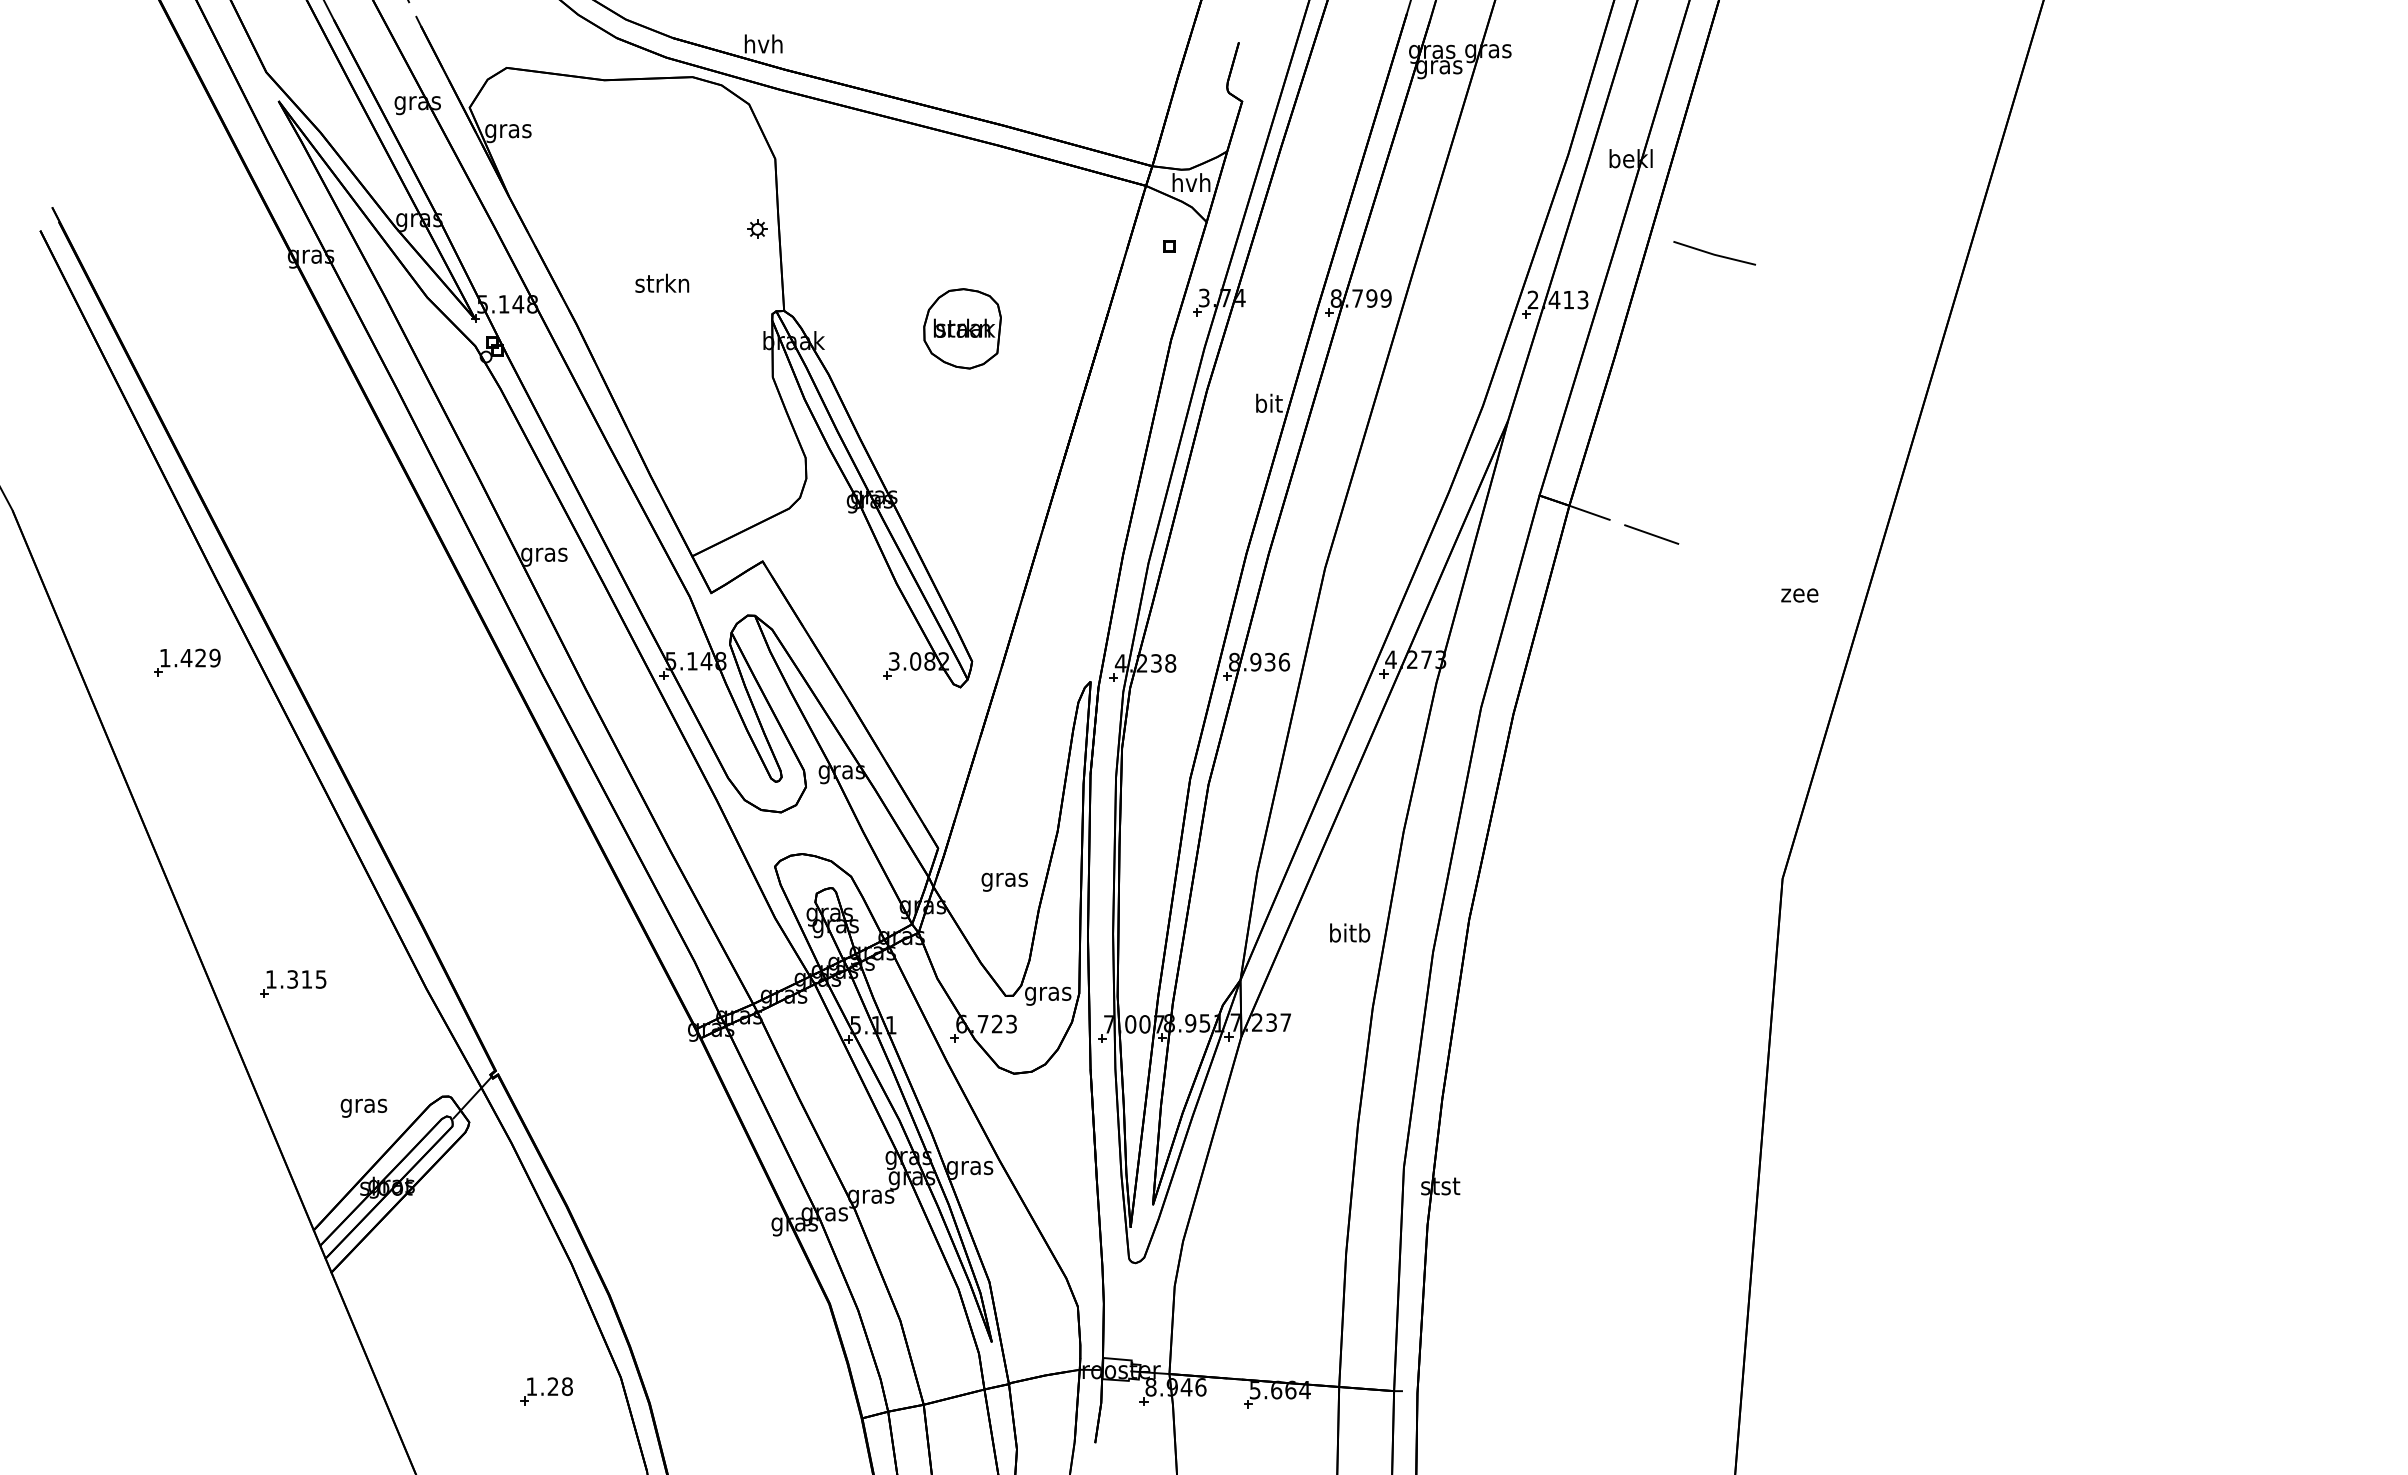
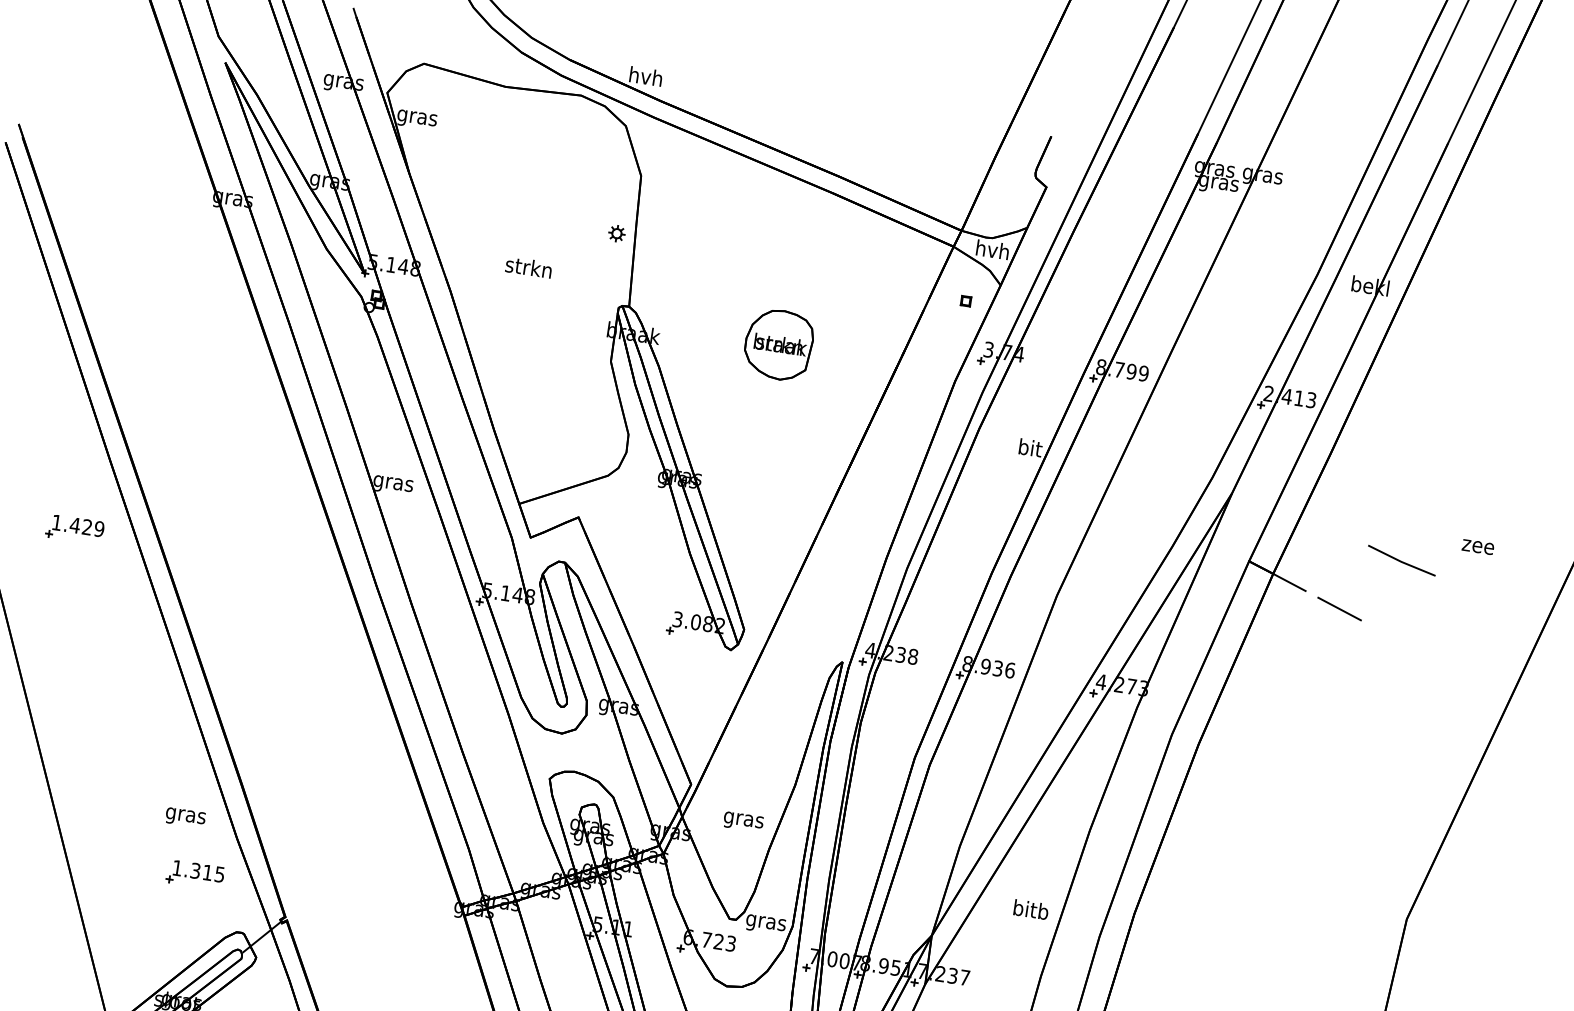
line: (1714, 253) -> (1401, 560), moved
text: (1799, 595) -> (1477, 547), moved
part: (293, 983) -> (195, 874), moved
text: (363, 1107) -> (185, 817), moved

